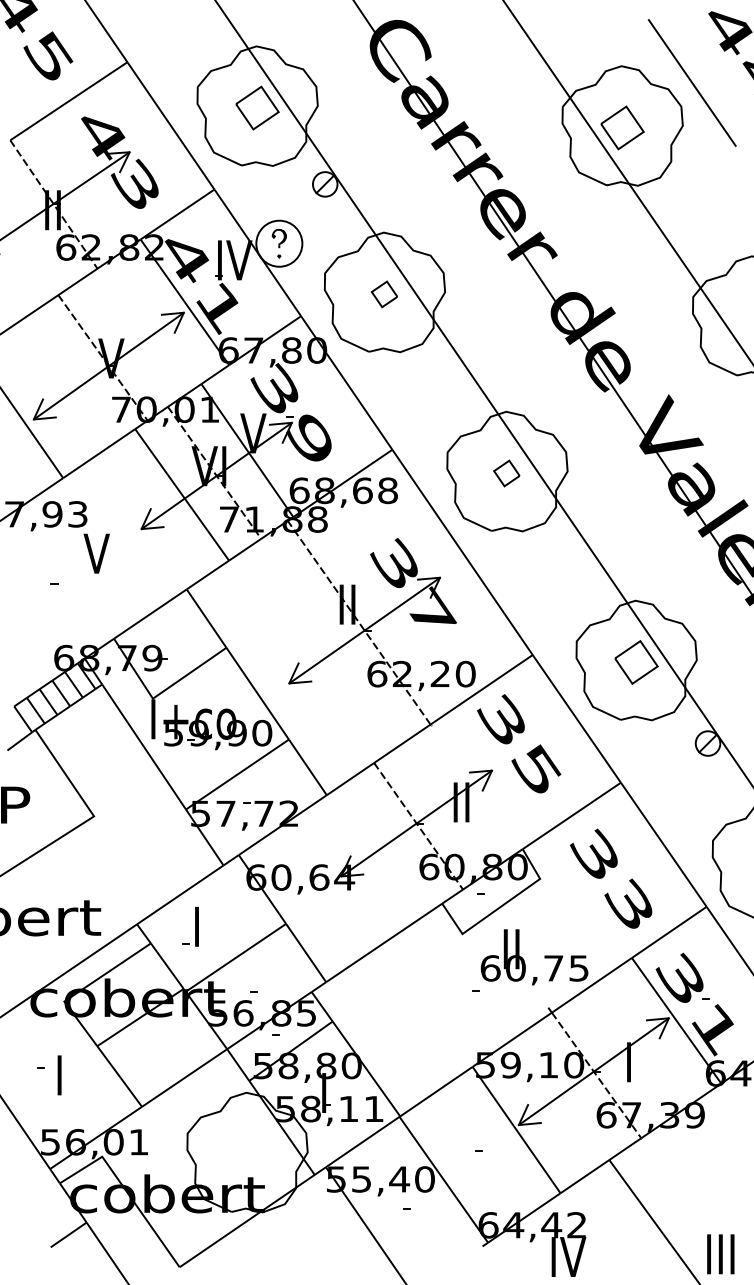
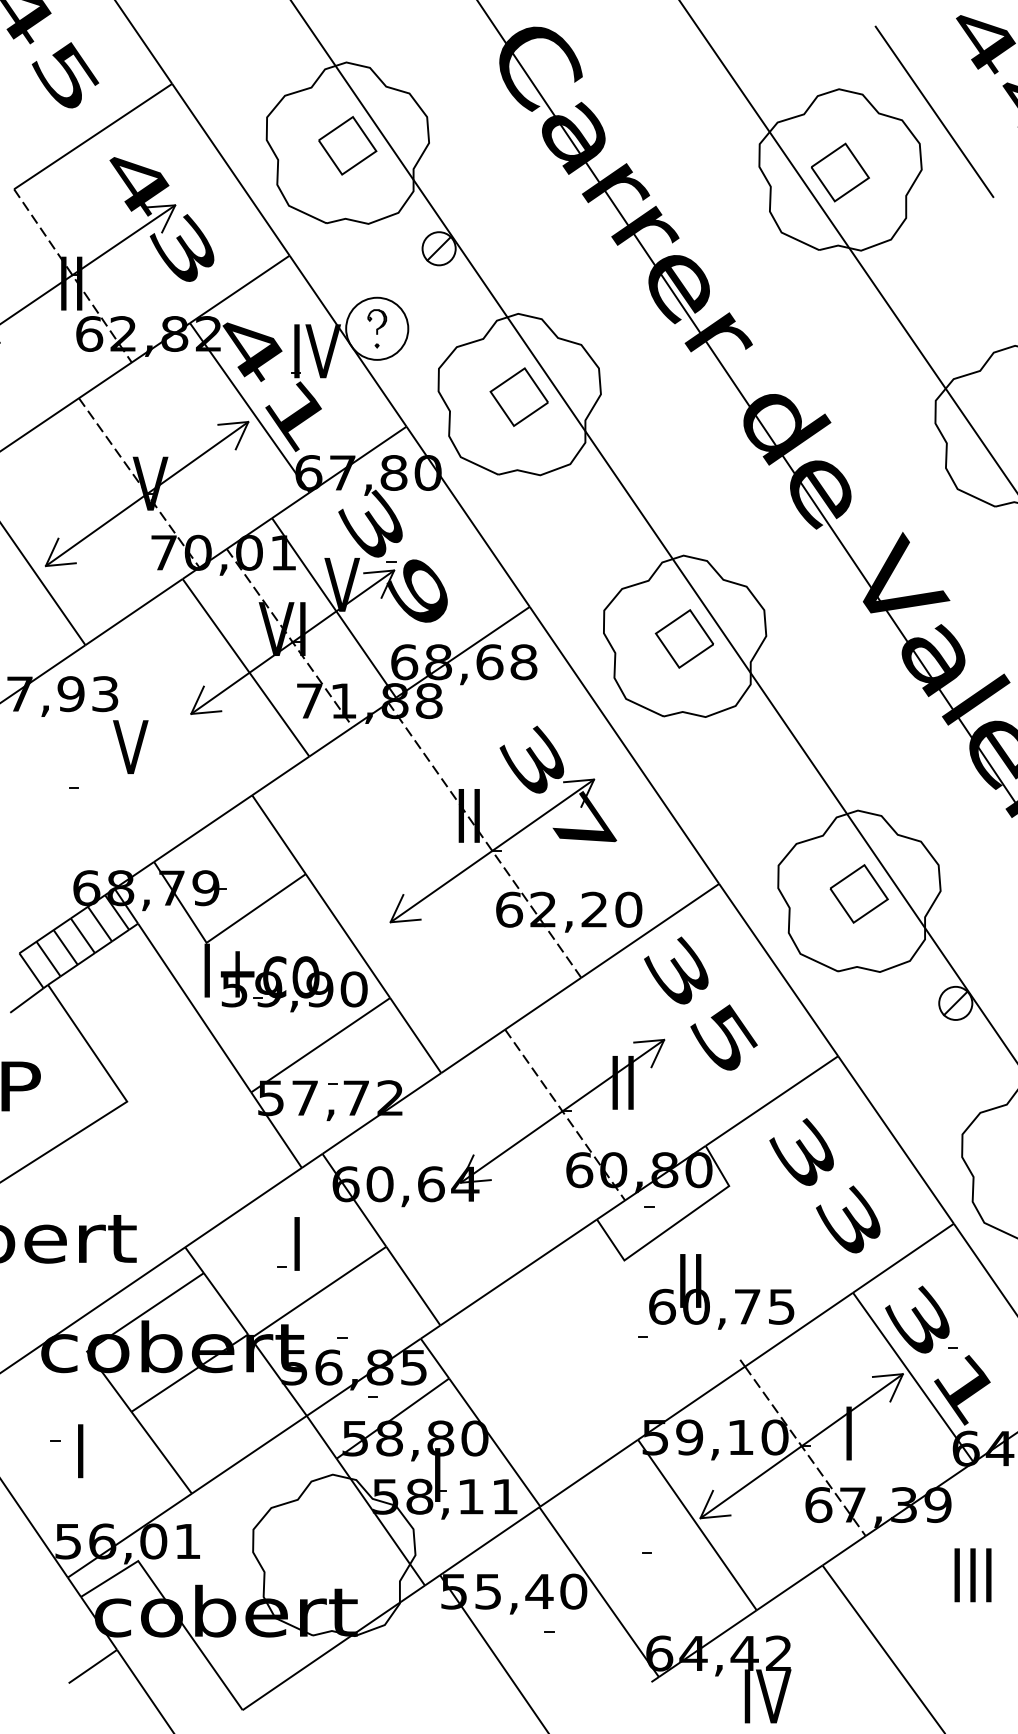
part: (384, 294) -> (519, 397), size x1.67
part: (506, 473) -> (683, 638), size x1.67
part: (190, 926) -> (288, 1243), moved
text: (720, 1254) -> (972, 1575), moved

